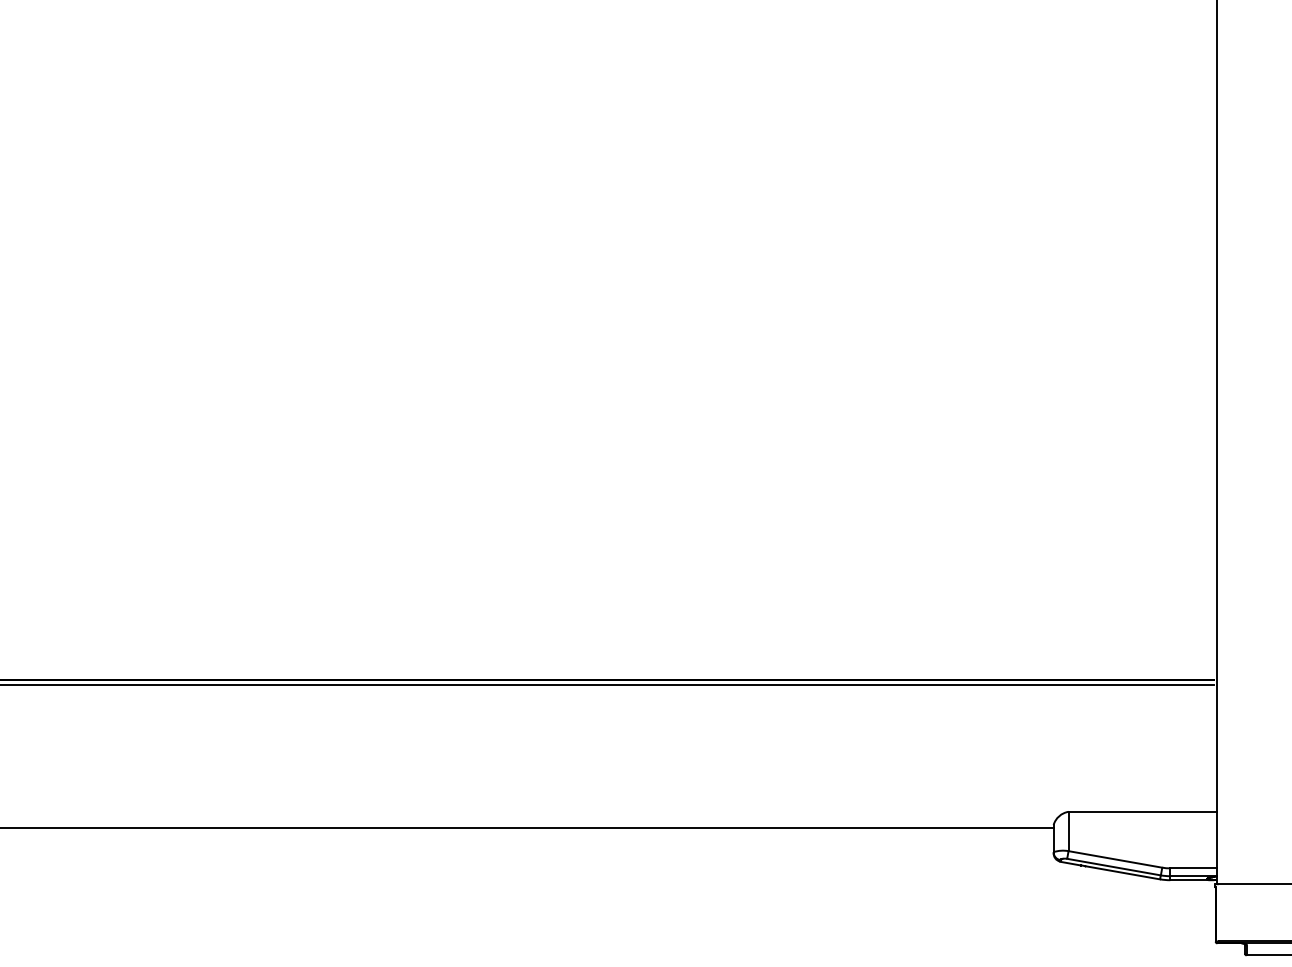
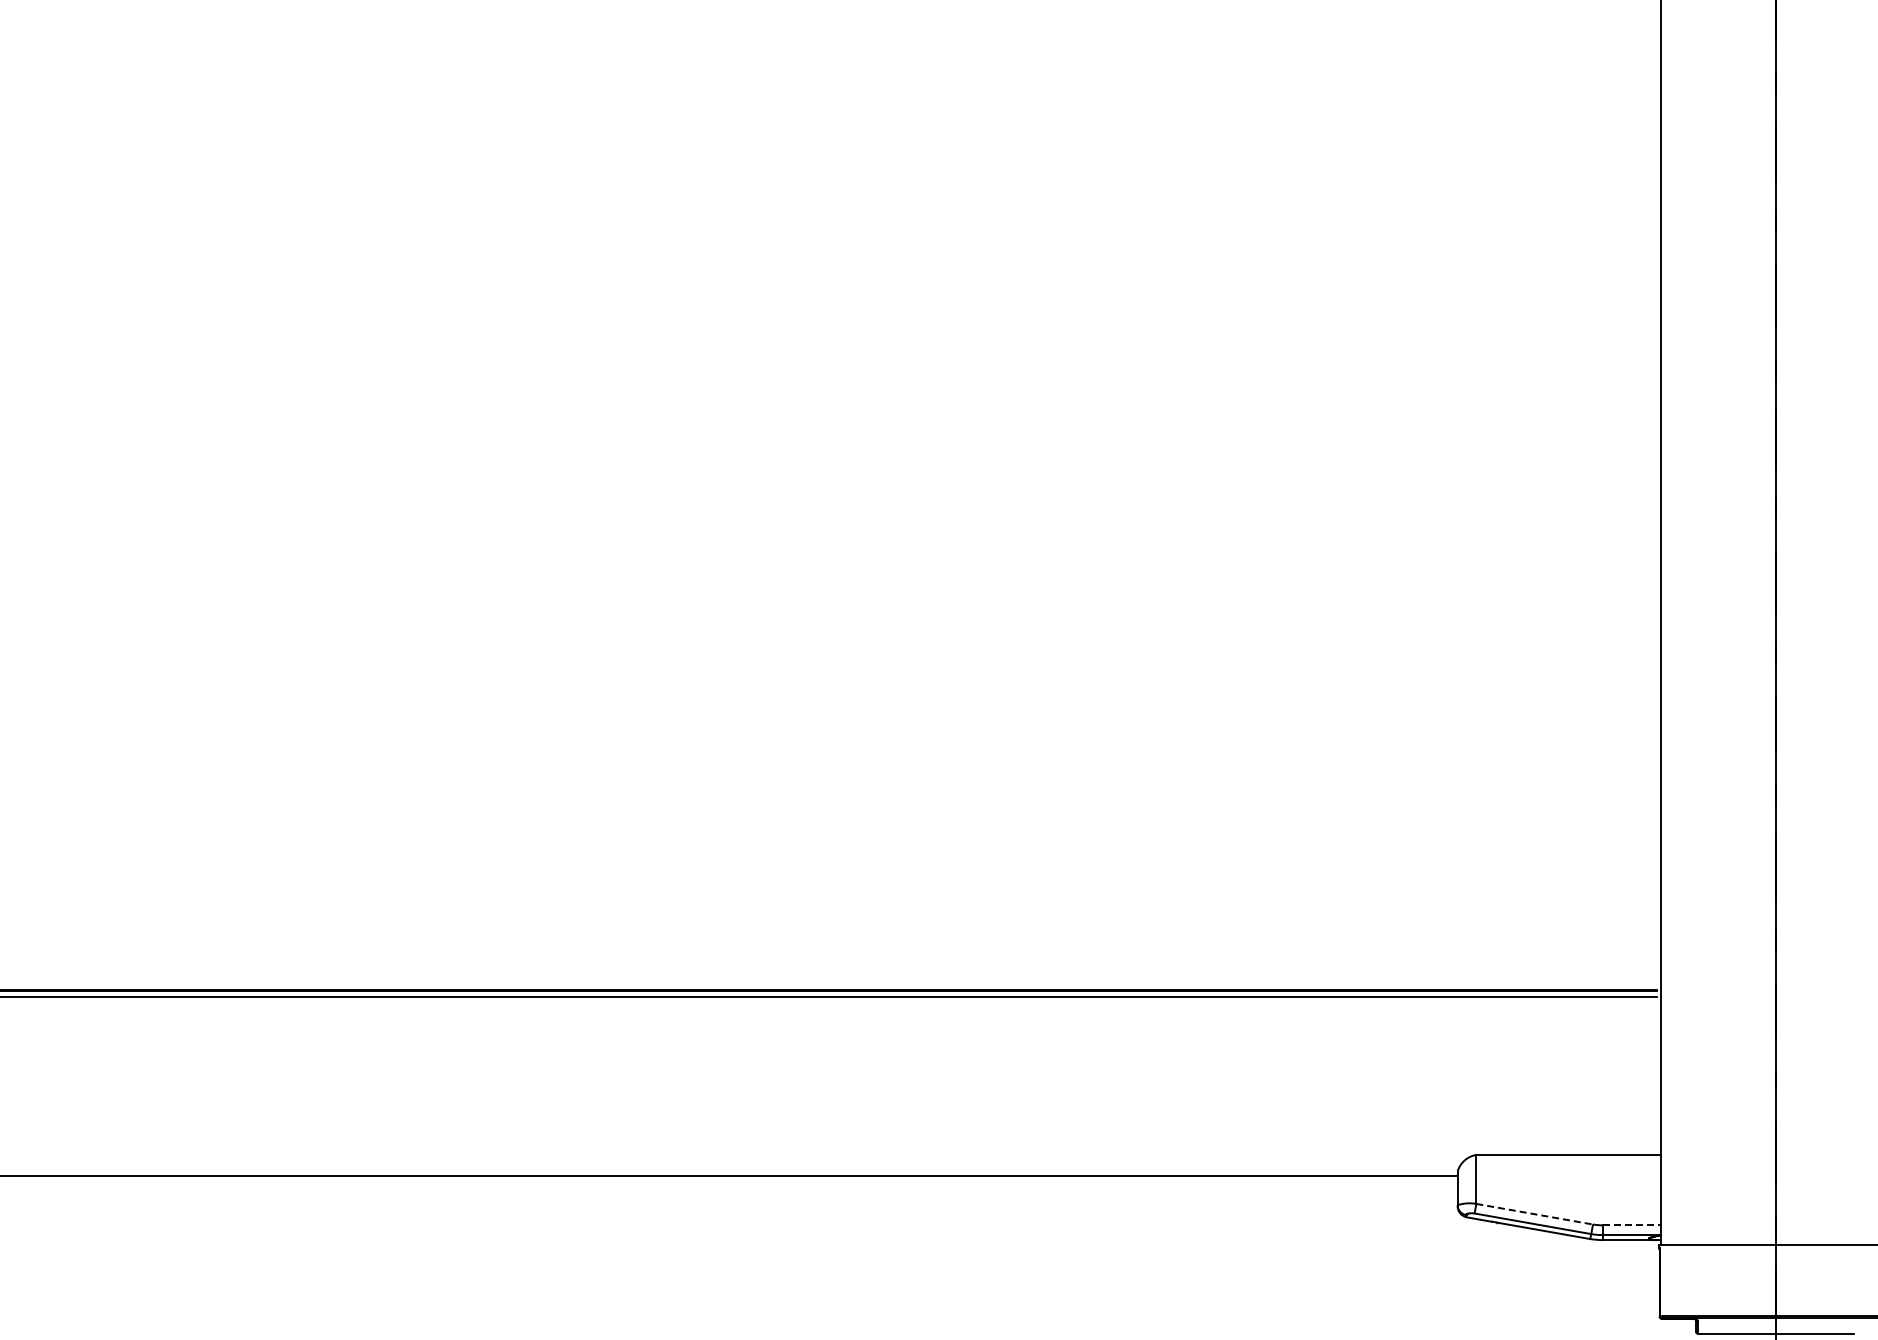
line: (1116, 859) -> (1535, 1214), solid -> dashed
line: (1193, 868) -> (1632, 1225), solid -> dashed

